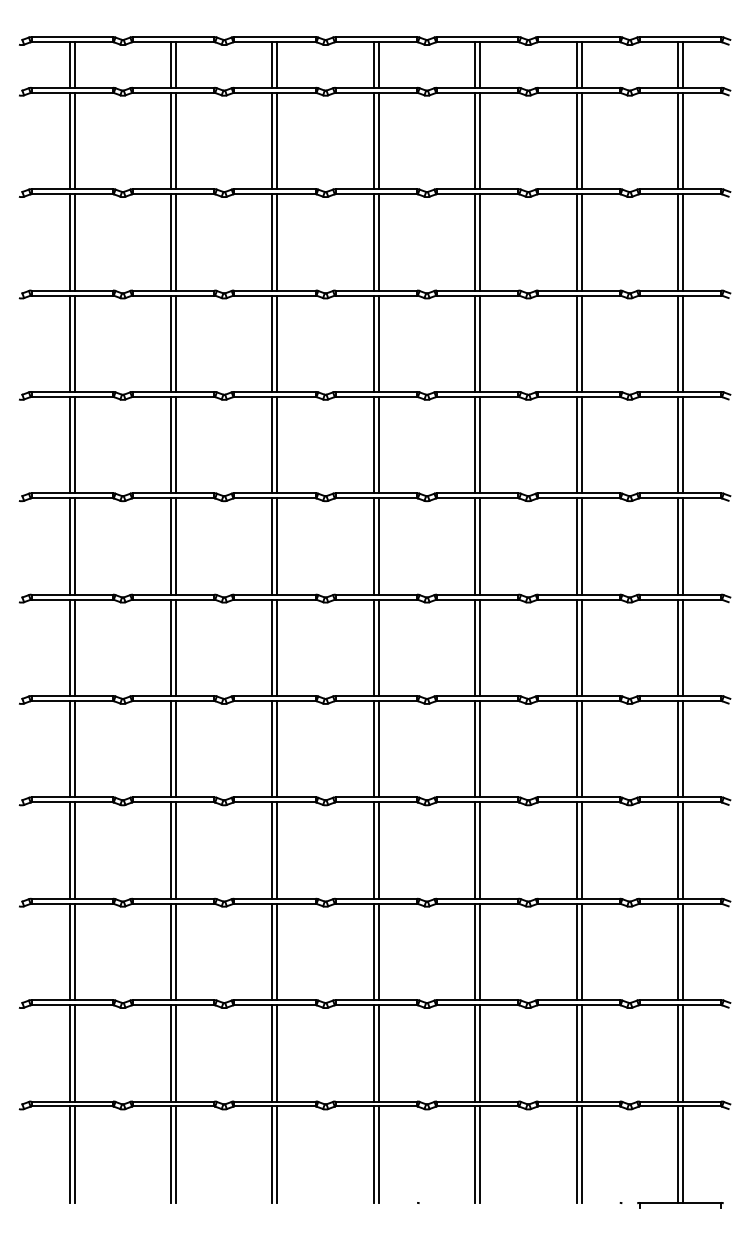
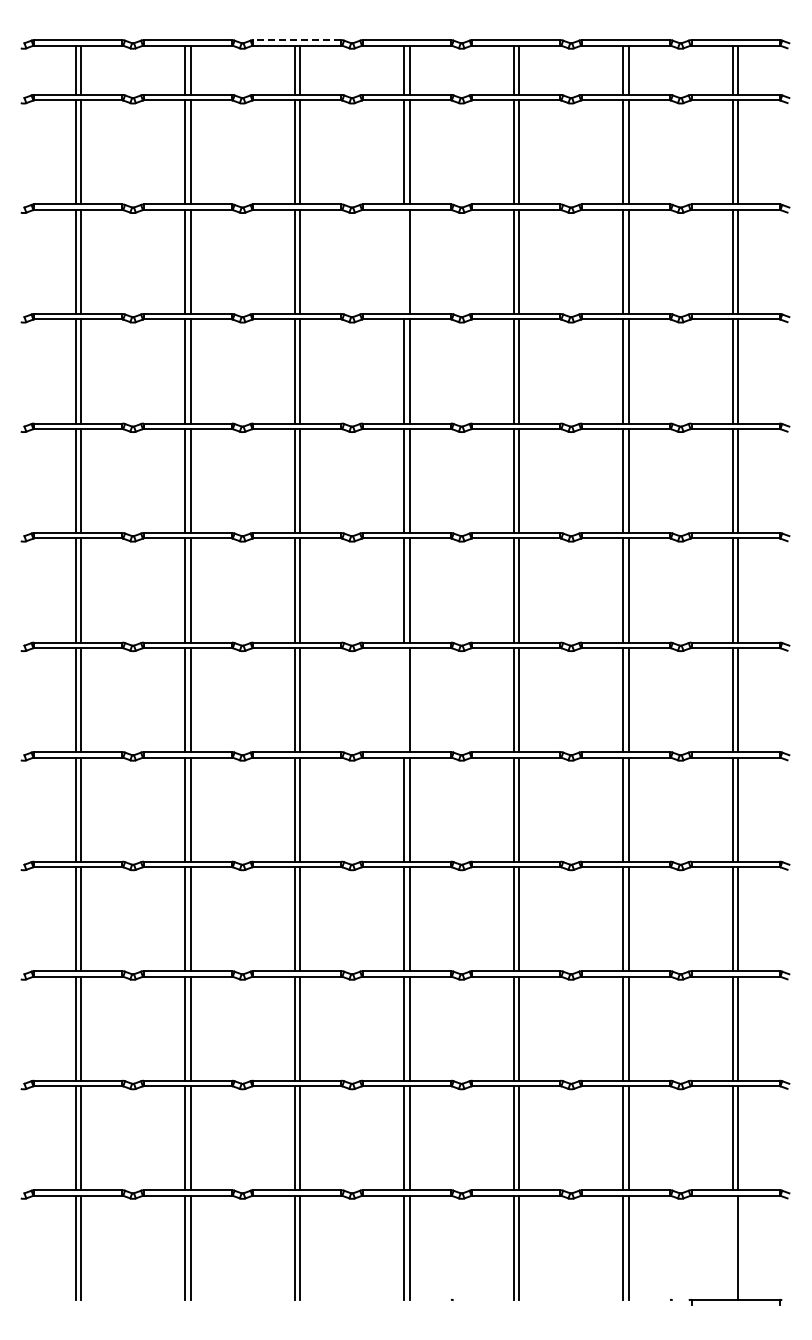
line: (275, 37) -> (297, 40), solid -> dashed
line: (374, 241) -> (404, 261), removed
line: (374, 648) -> (404, 700), removed
line: (677, 1154) -> (732, 1247), removed

